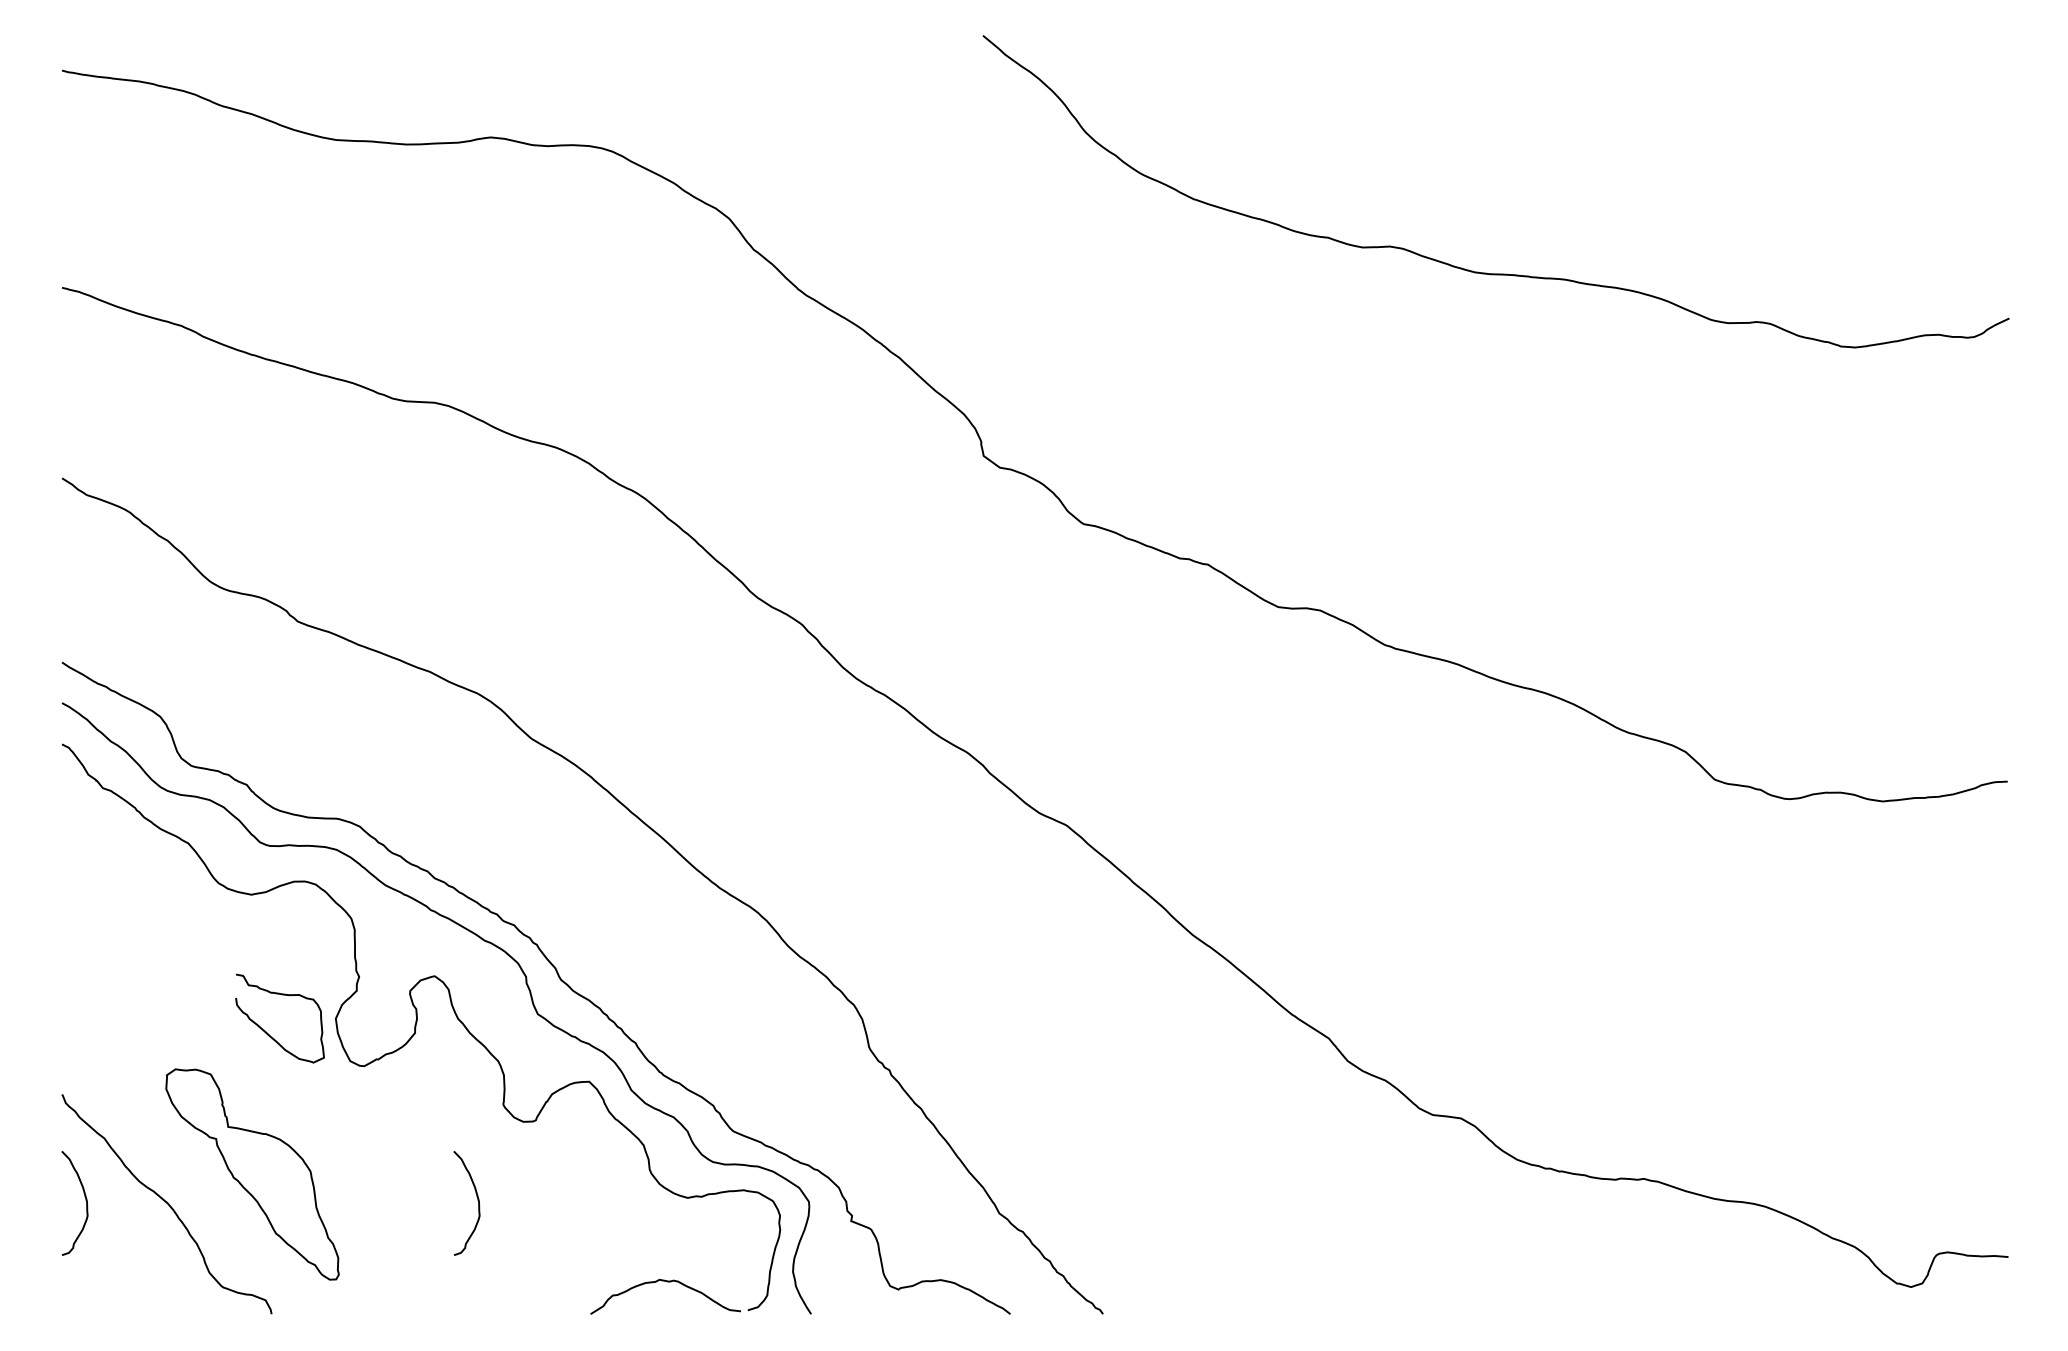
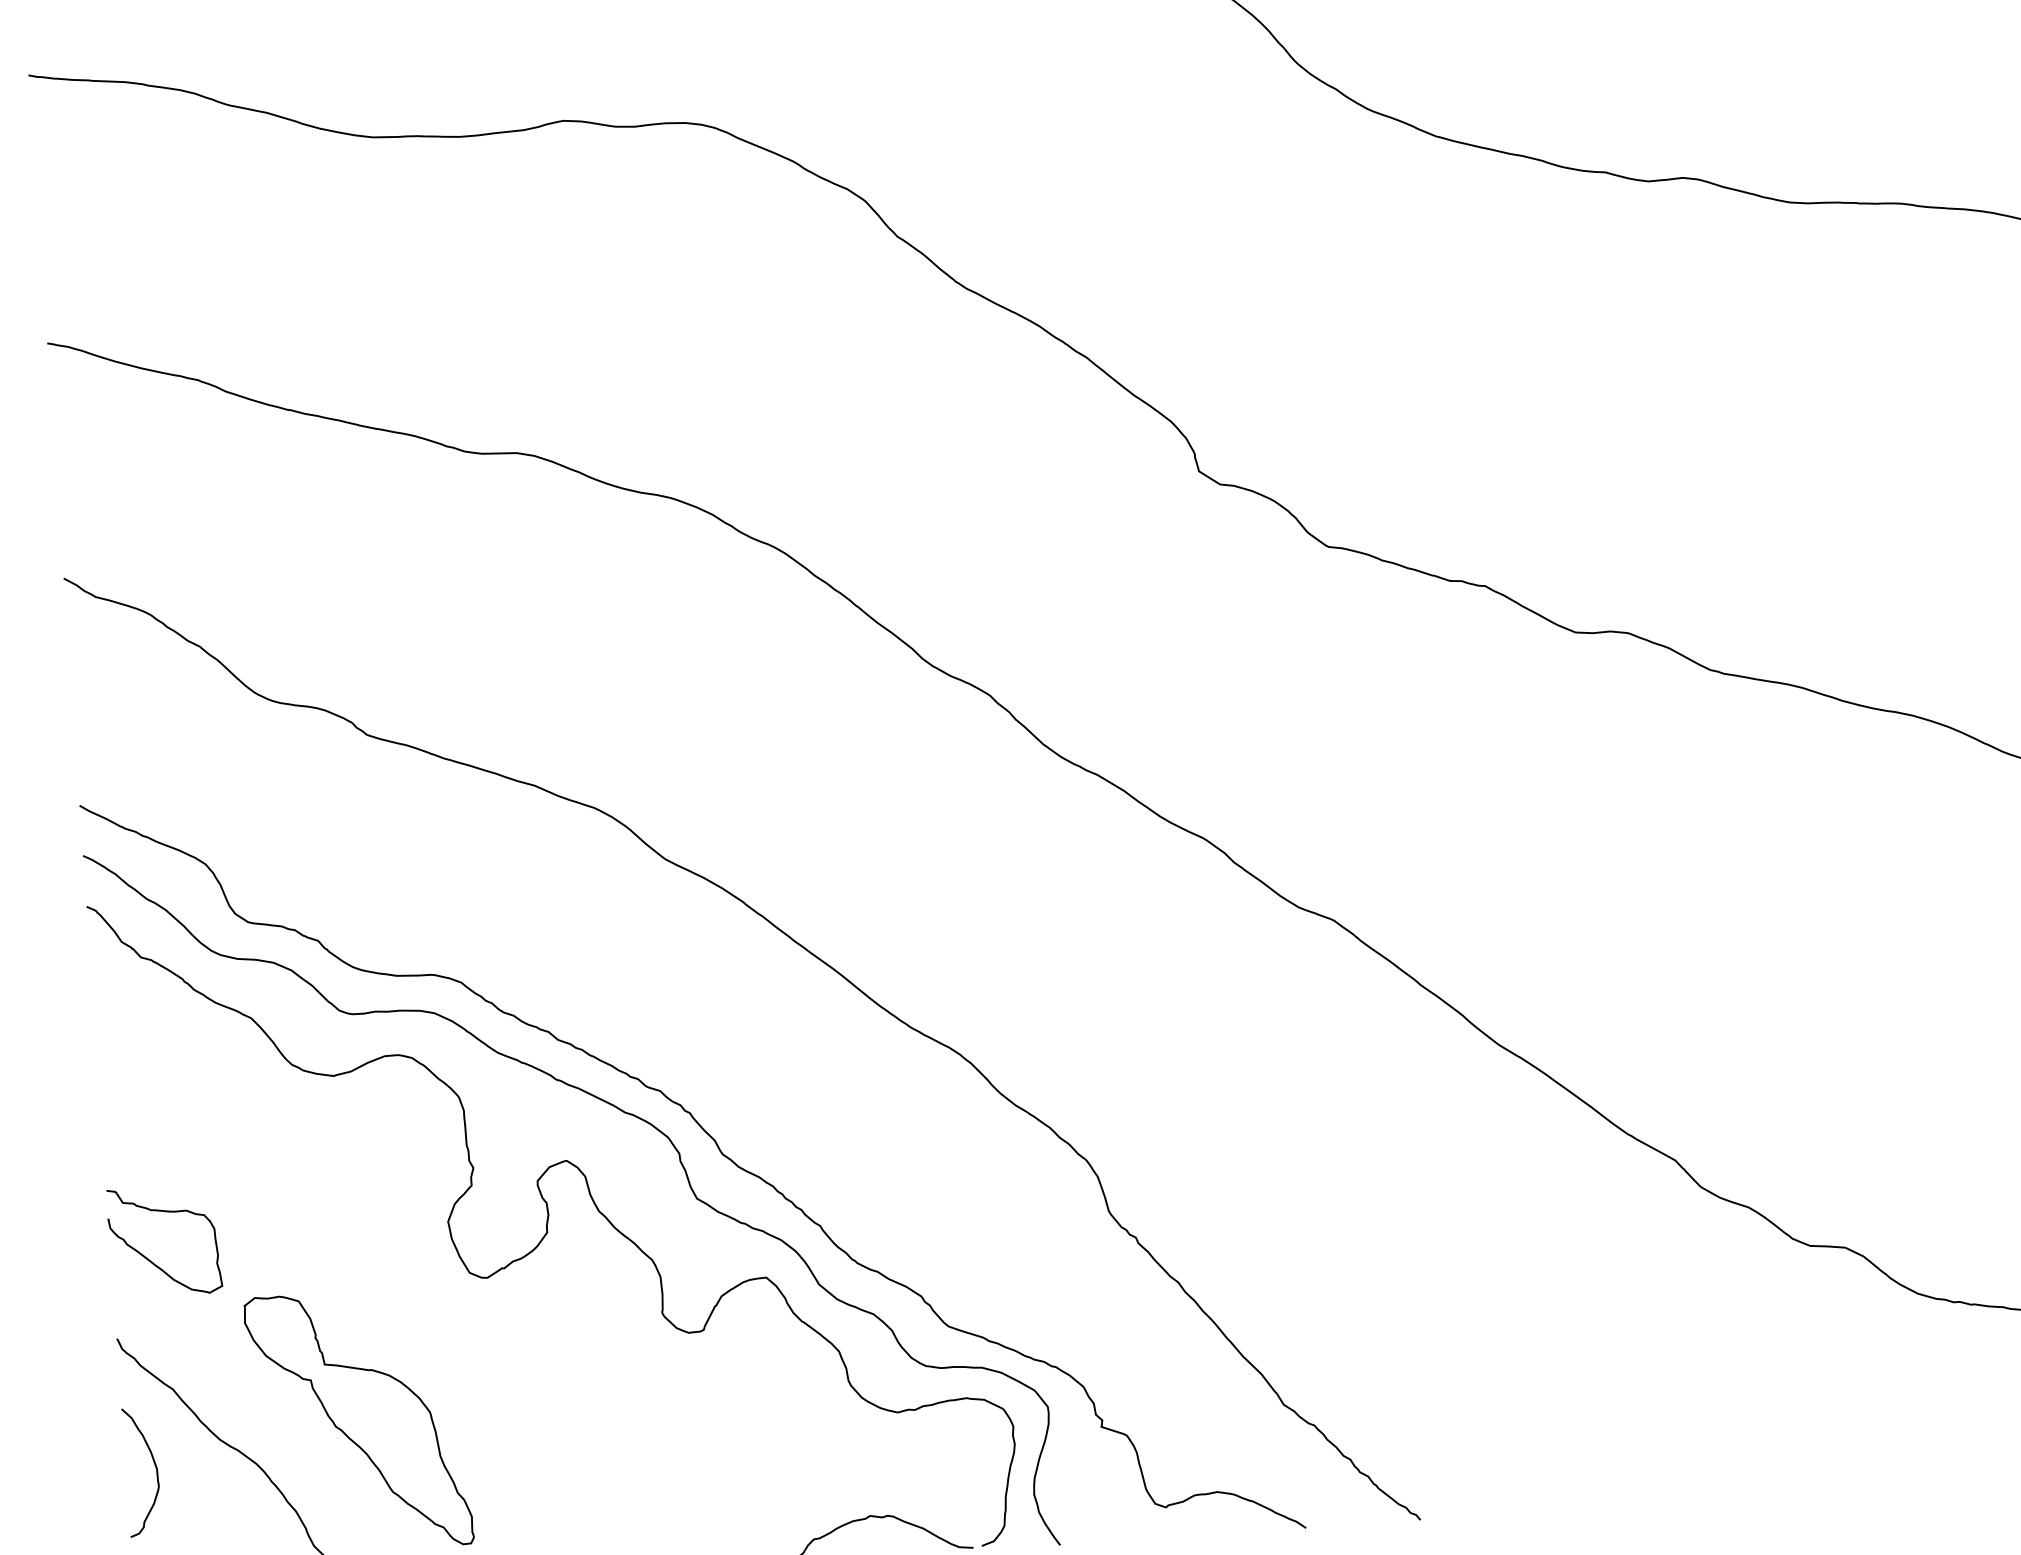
part: (266, 1031) -> (149, 1258), moved
curve: (477, 1200) -> (638, 1433), removed

